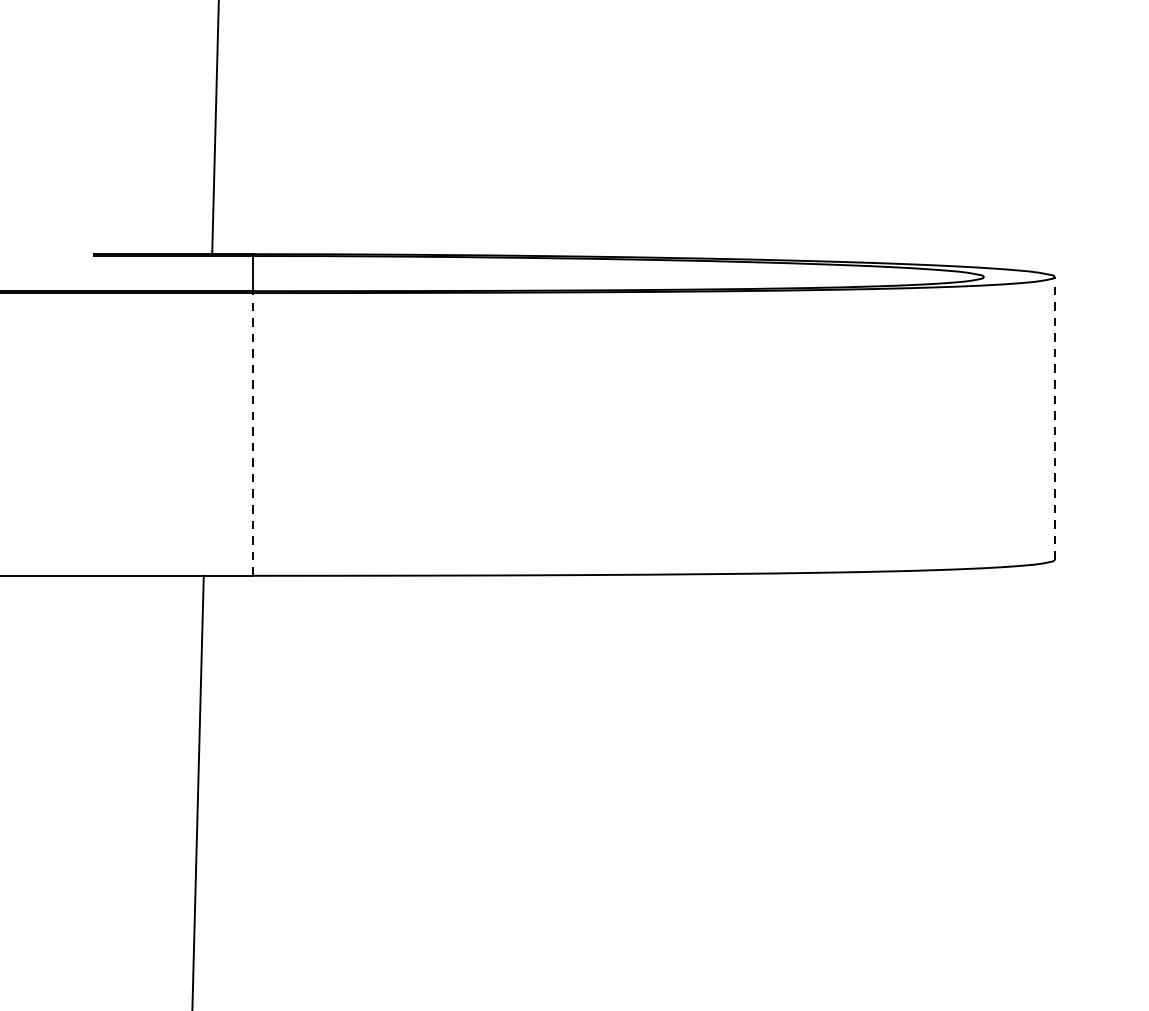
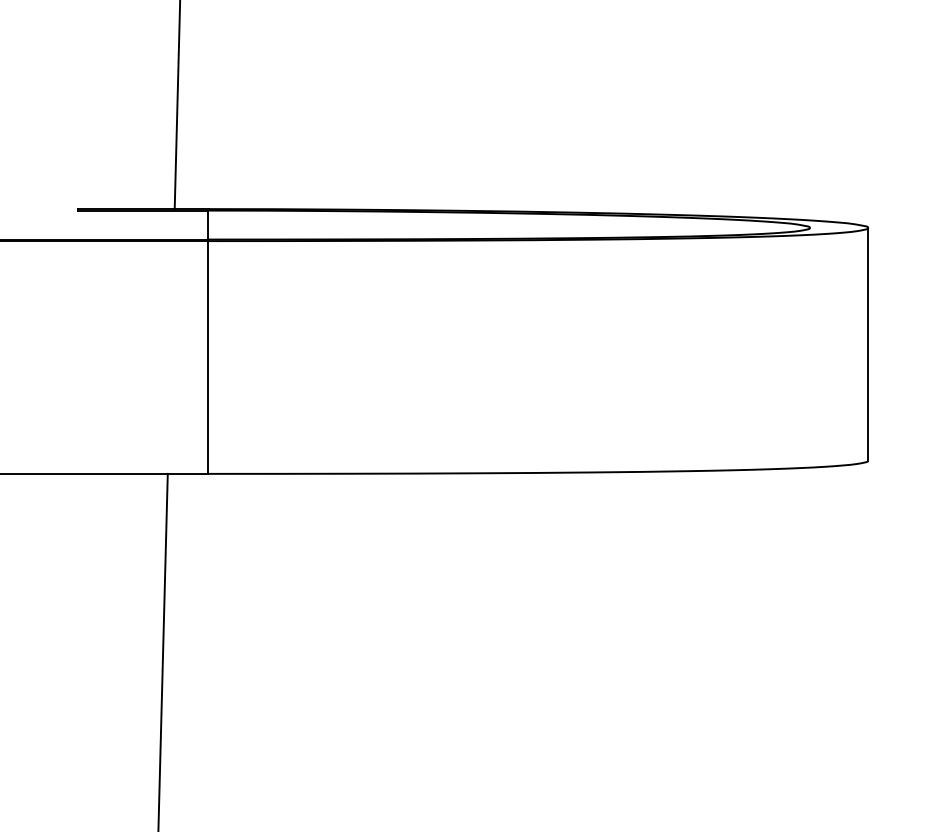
line: (1054, 417) -> (868, 343), dashed -> solid
line: (253, 434) -> (208, 357), dashed -> solid

